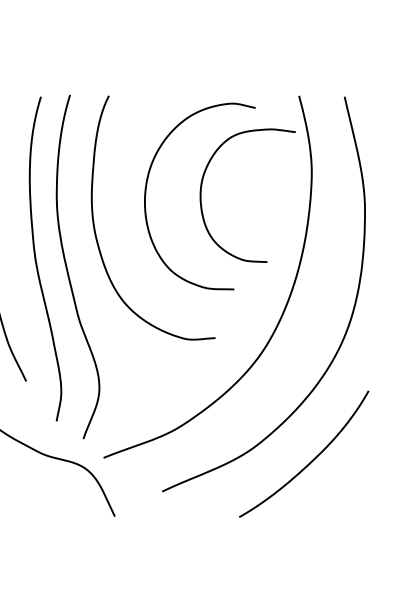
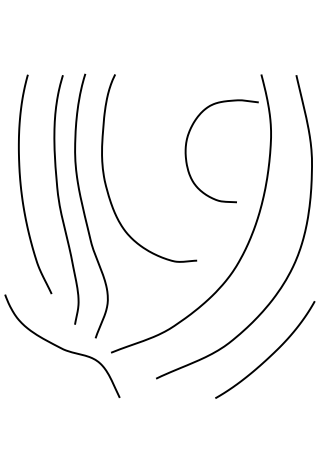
curve: (147, 192) -> (144, 148), removed

